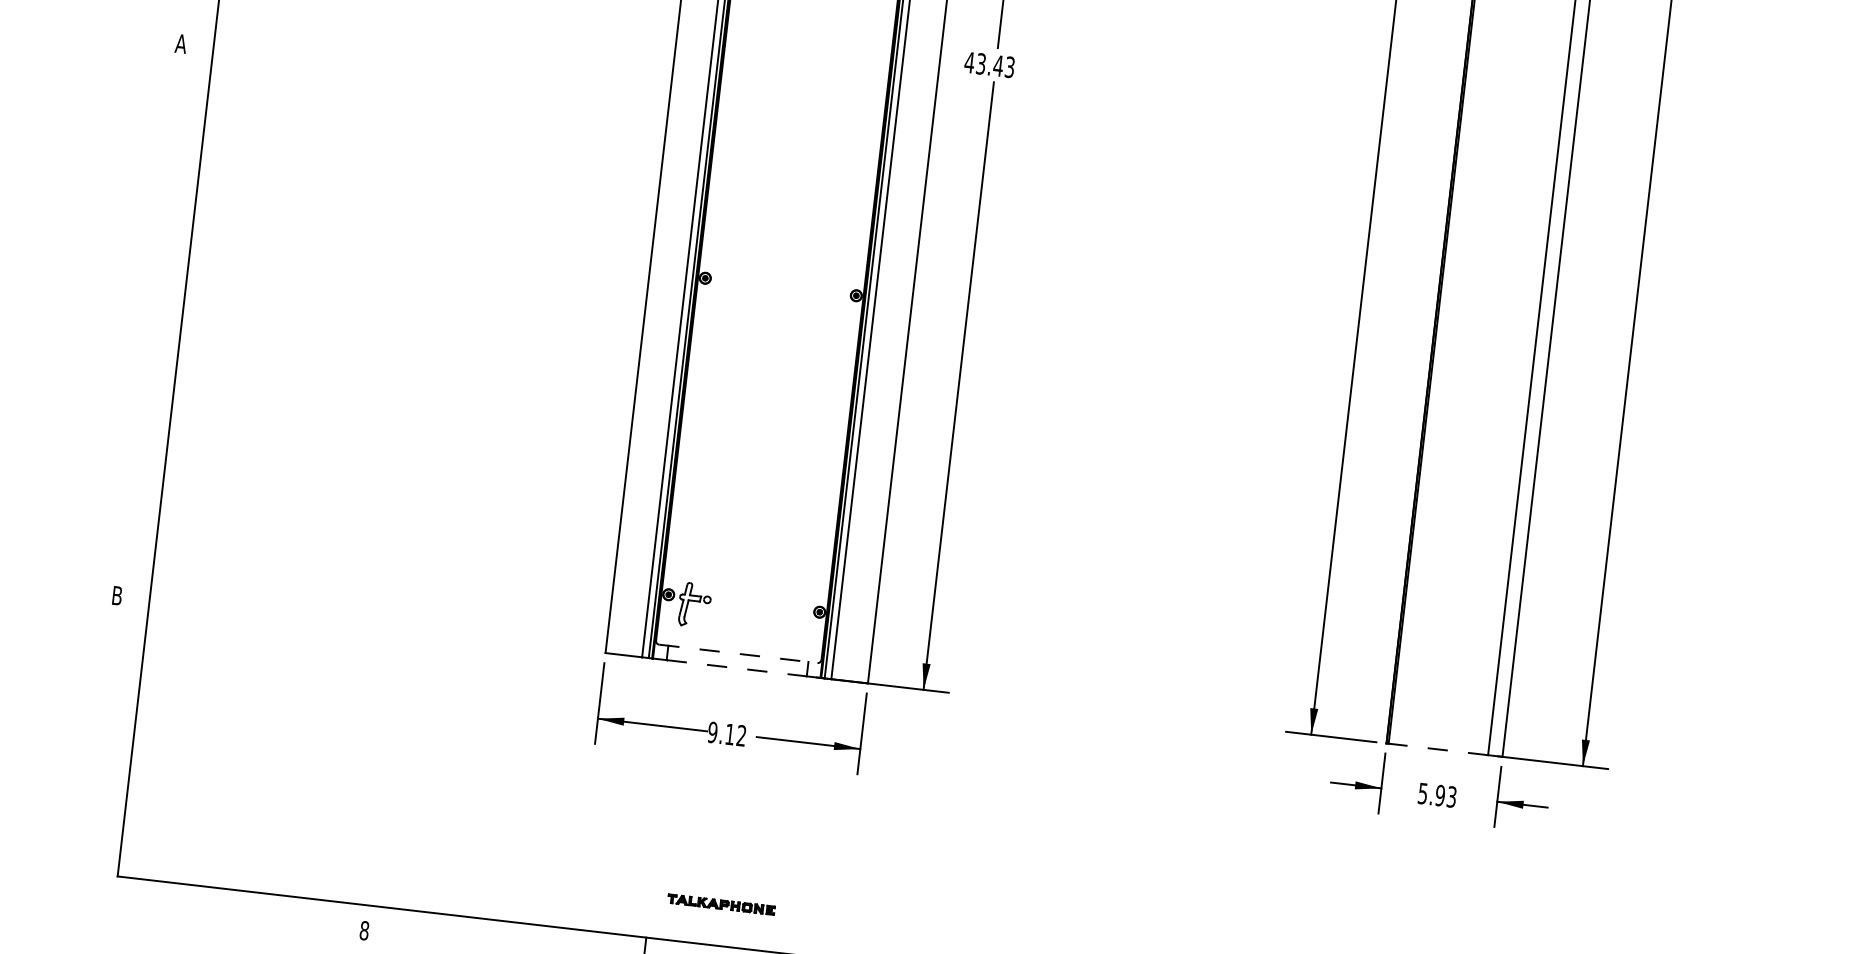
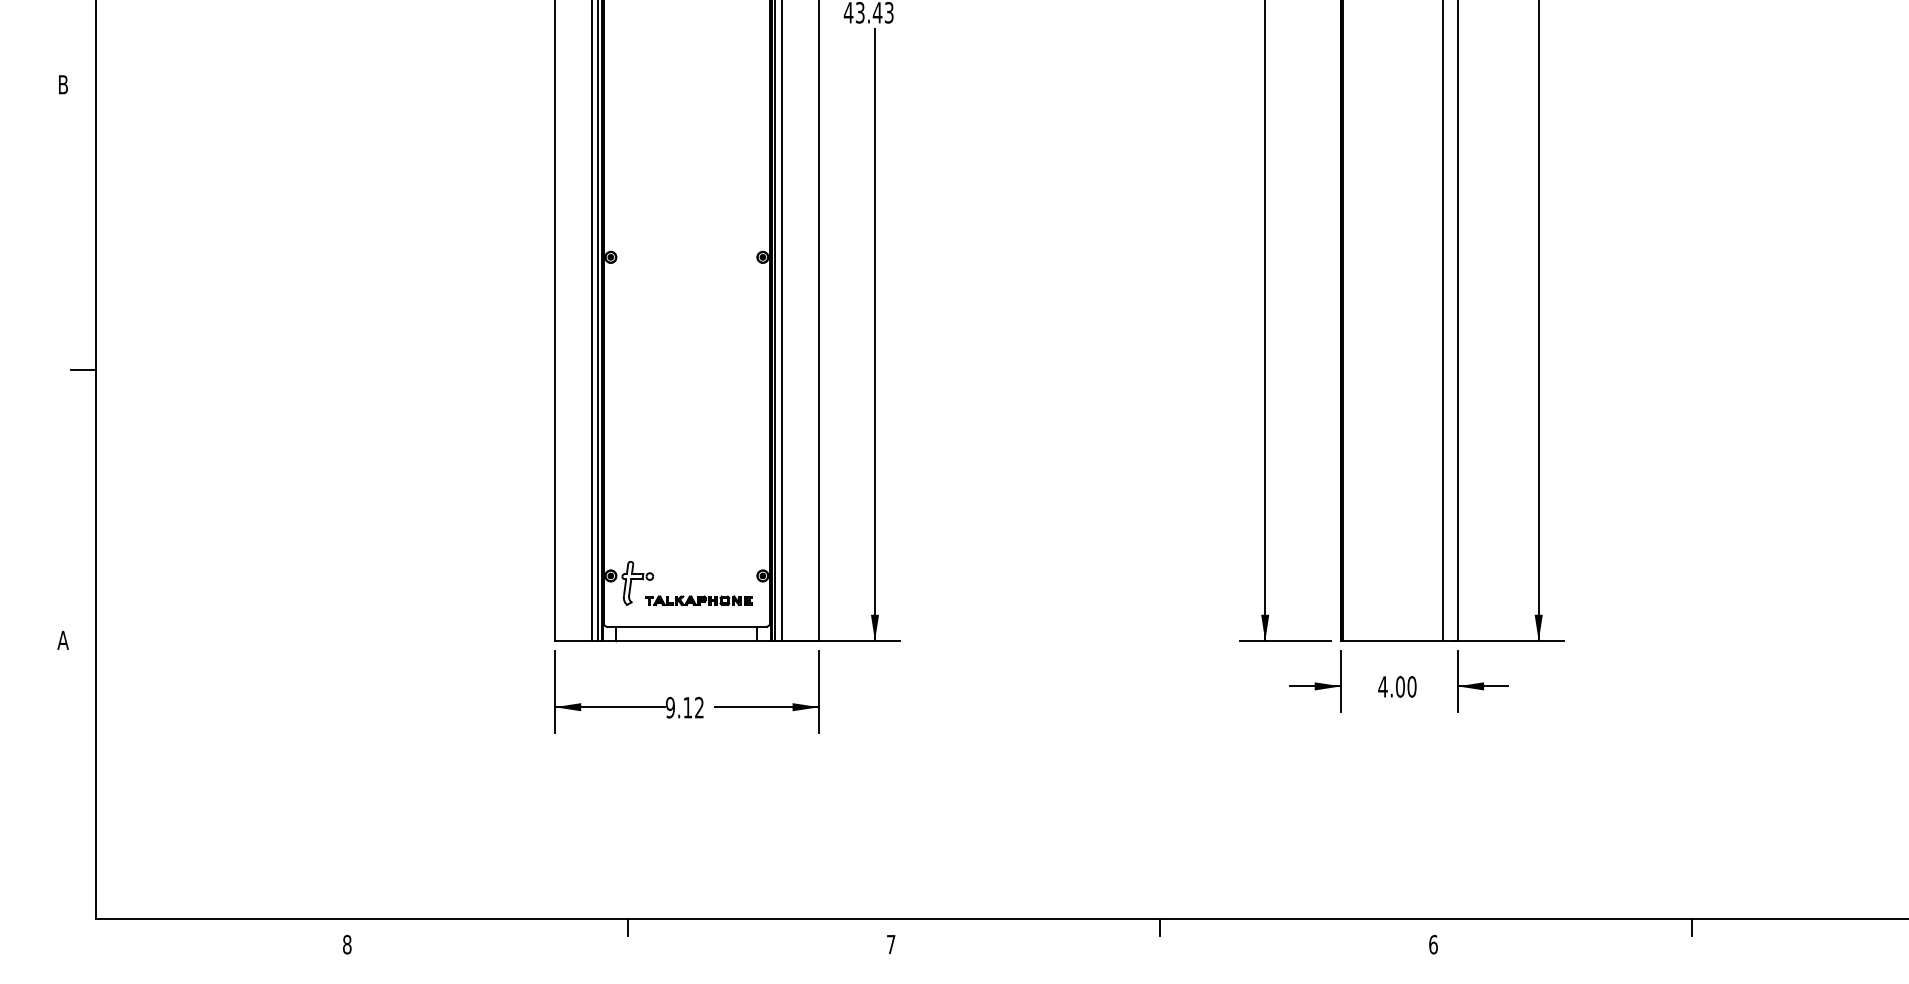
text: (180, 43) -> (62, 84), A -> B
line: (167, 328) -> (82, 369), added
text: (116, 594) -> (62, 639), B -> A
line: (738, 653) -> (686, 626), dashed -> solid
line: (736, 668) -> (686, 641), dashed -> solid
line: (1437, 749) -> (1392, 641), dashed -> solid
text: (1437, 794) -> (1397, 686), 5.93 -> 4.00
part: (721, 904) -> (698, 600), moved

